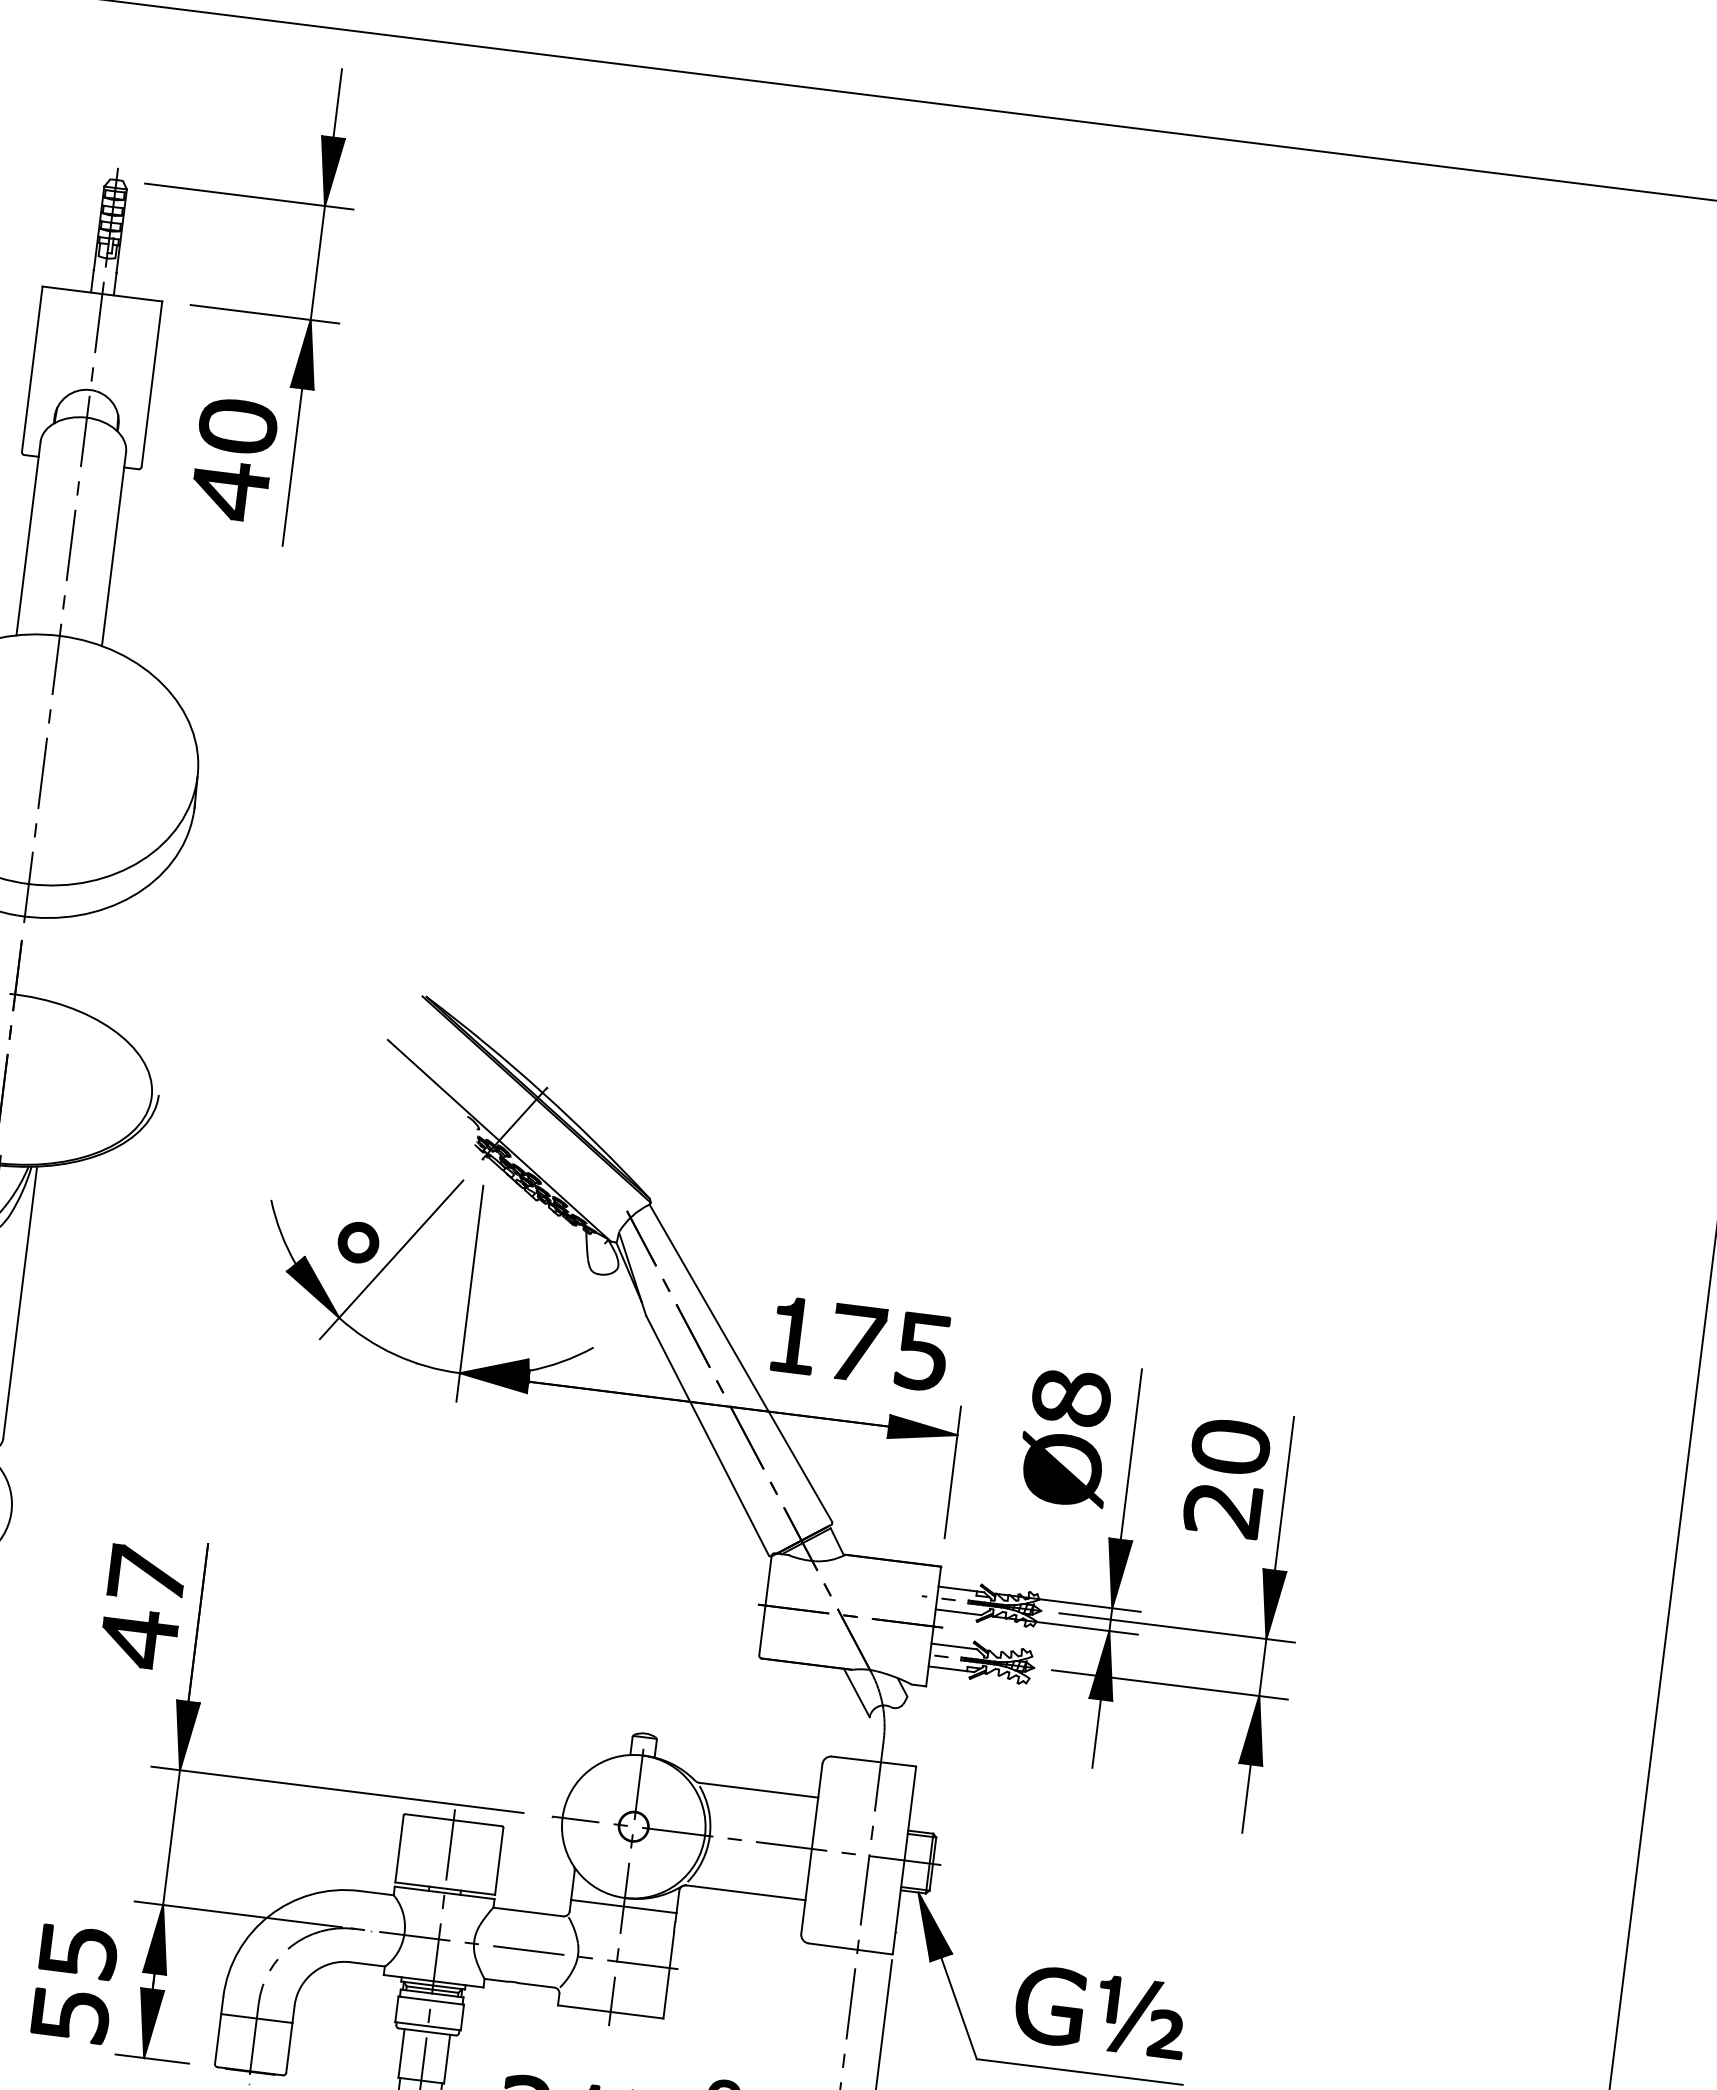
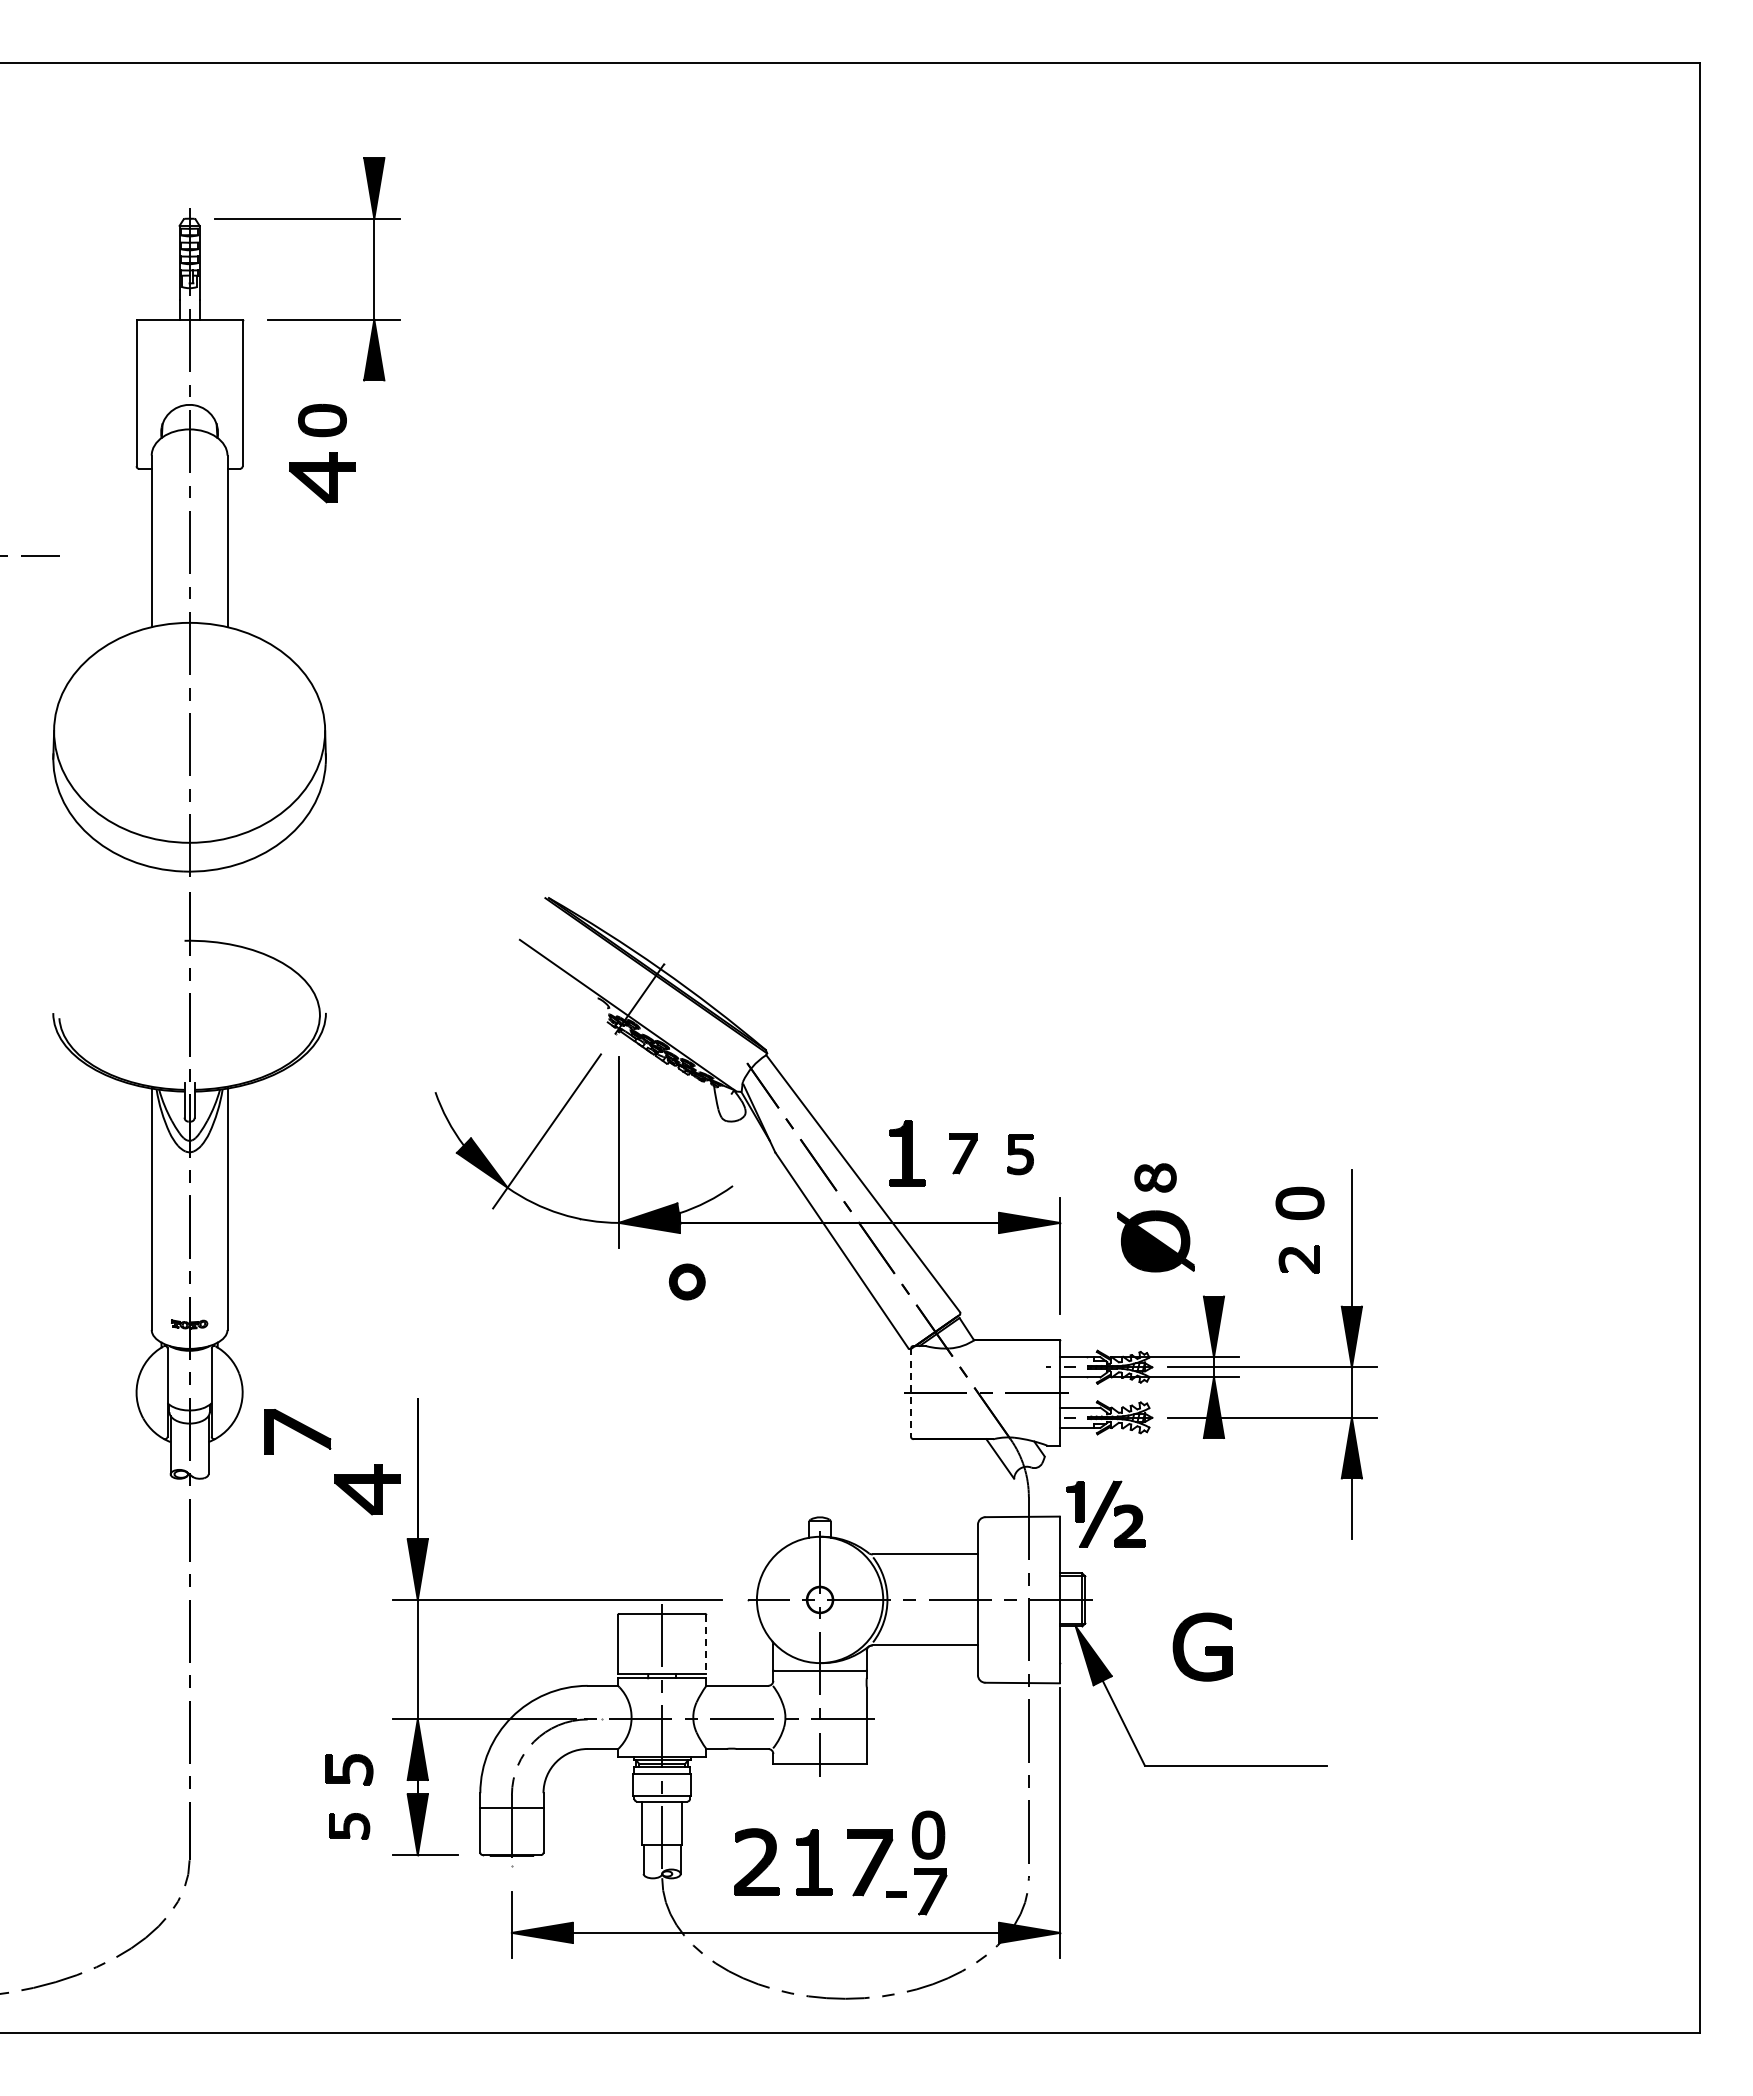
line: (338, 103) -> (374, 127), removed
part: (238, 426) -> (322, 420), size x0.7
line: (292, 467) -> (374, 450), removed
part: (358, 1242) -> (687, 1281), moved
part: (858, 1343) -> (963, 1153), size x0.6
part: (922, 1352) -> (1020, 1154), size x0.6
part: (1071, 1397) -> (1155, 1177), size x0.6
part: (1230, 1446) -> (1299, 1203), size x0.7
line: (1130, 1453) -> (1213, 1220), removed
part: (1222, 1510) -> (1299, 1259), size x0.6
part: (146, 1573) -> (297, 1431), moved
line: (765, 1606) -> (911, 1393), solid -> dashed
line: (1096, 1733) -> (1213, 1468), removed
line: (499, 1861) -> (706, 1644), solid -> dashed
part: (79, 1951) -> (349, 1769), size x0.7
part: (1049, 2005) -> (1202, 1646), moved
part: (71, 2016) -> (349, 1826), size x0.6
part: (1141, 2016) -> (1105, 1513), moved

